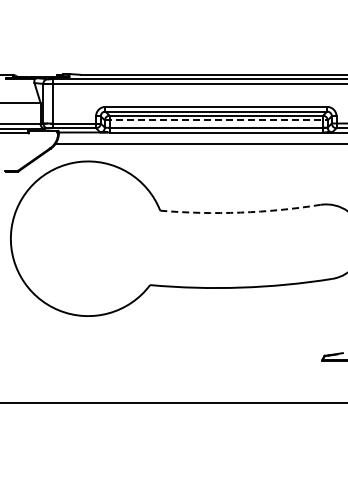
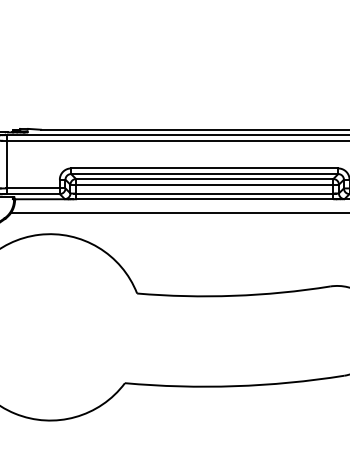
line: (216, 120) -> (204, 184), dashed -> solid
arc: (240, 212) -> (233, 295), dashed -> solid

